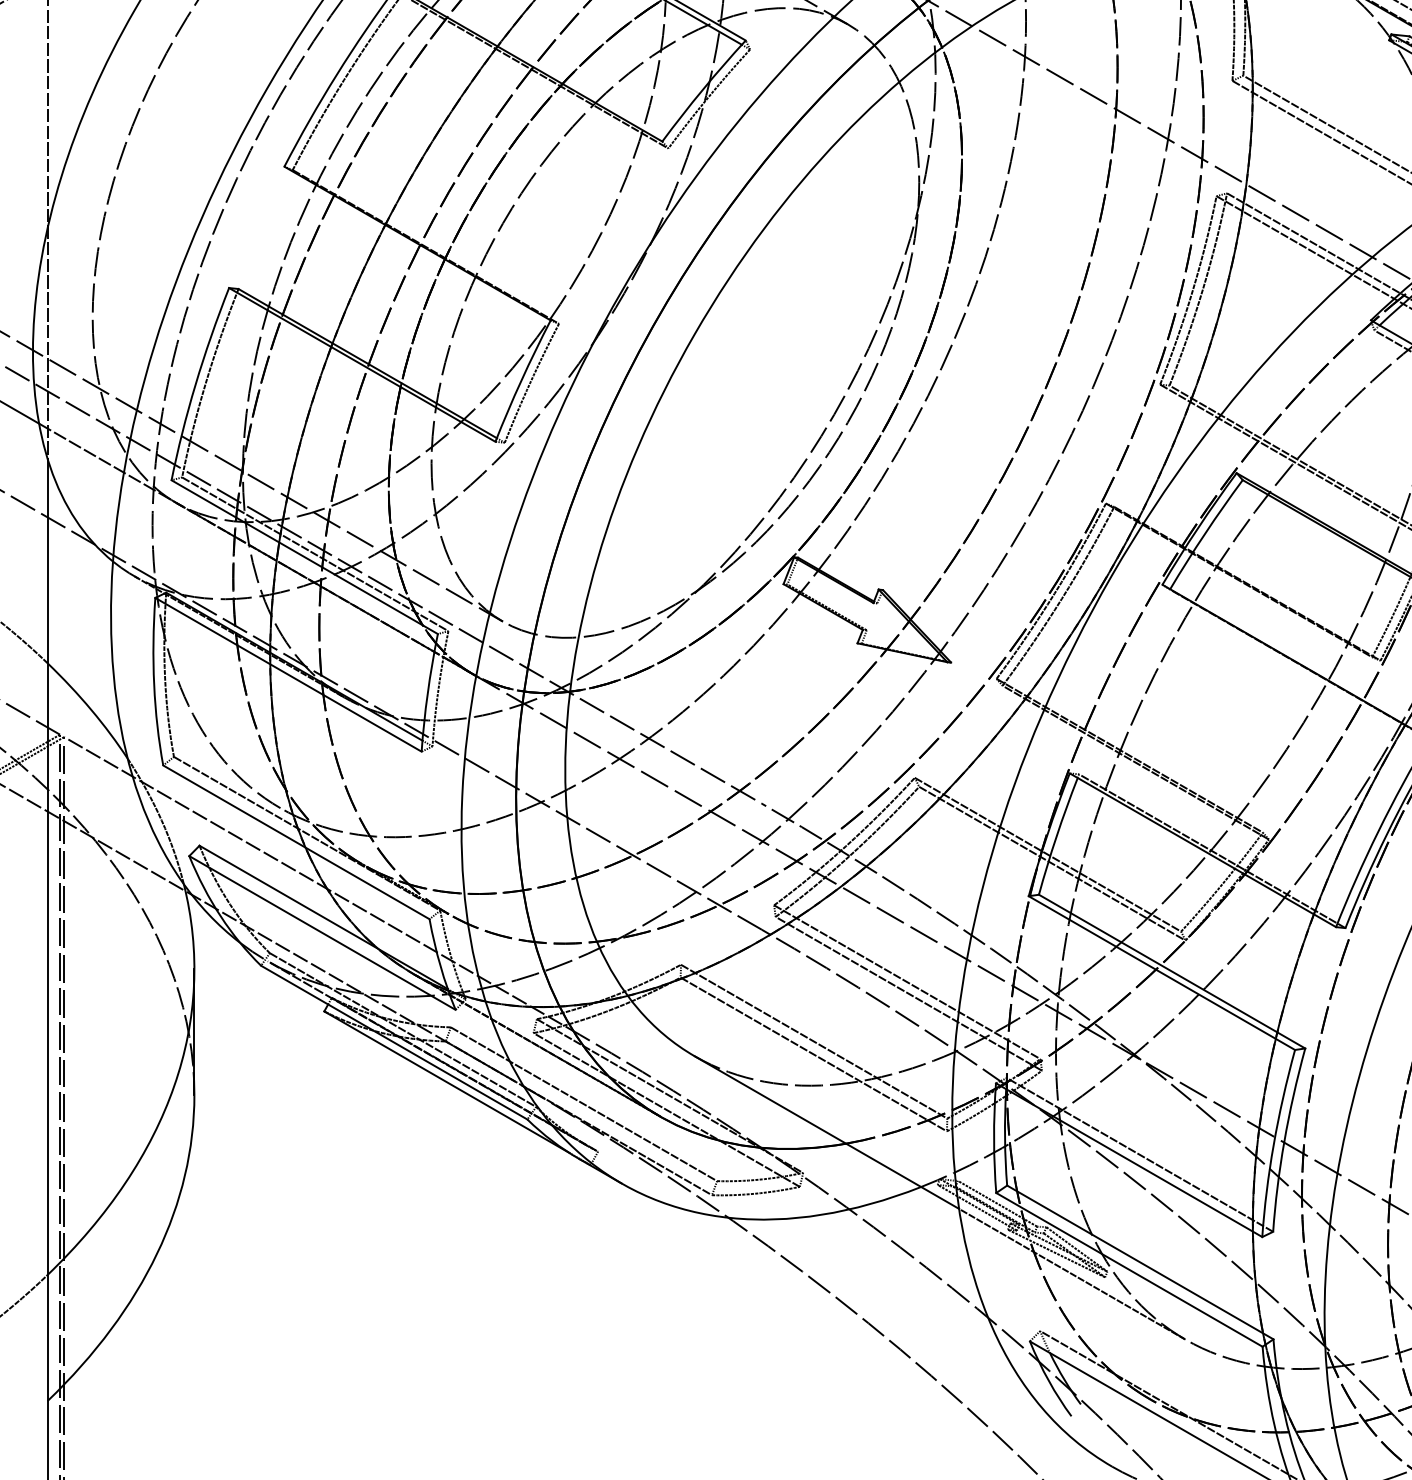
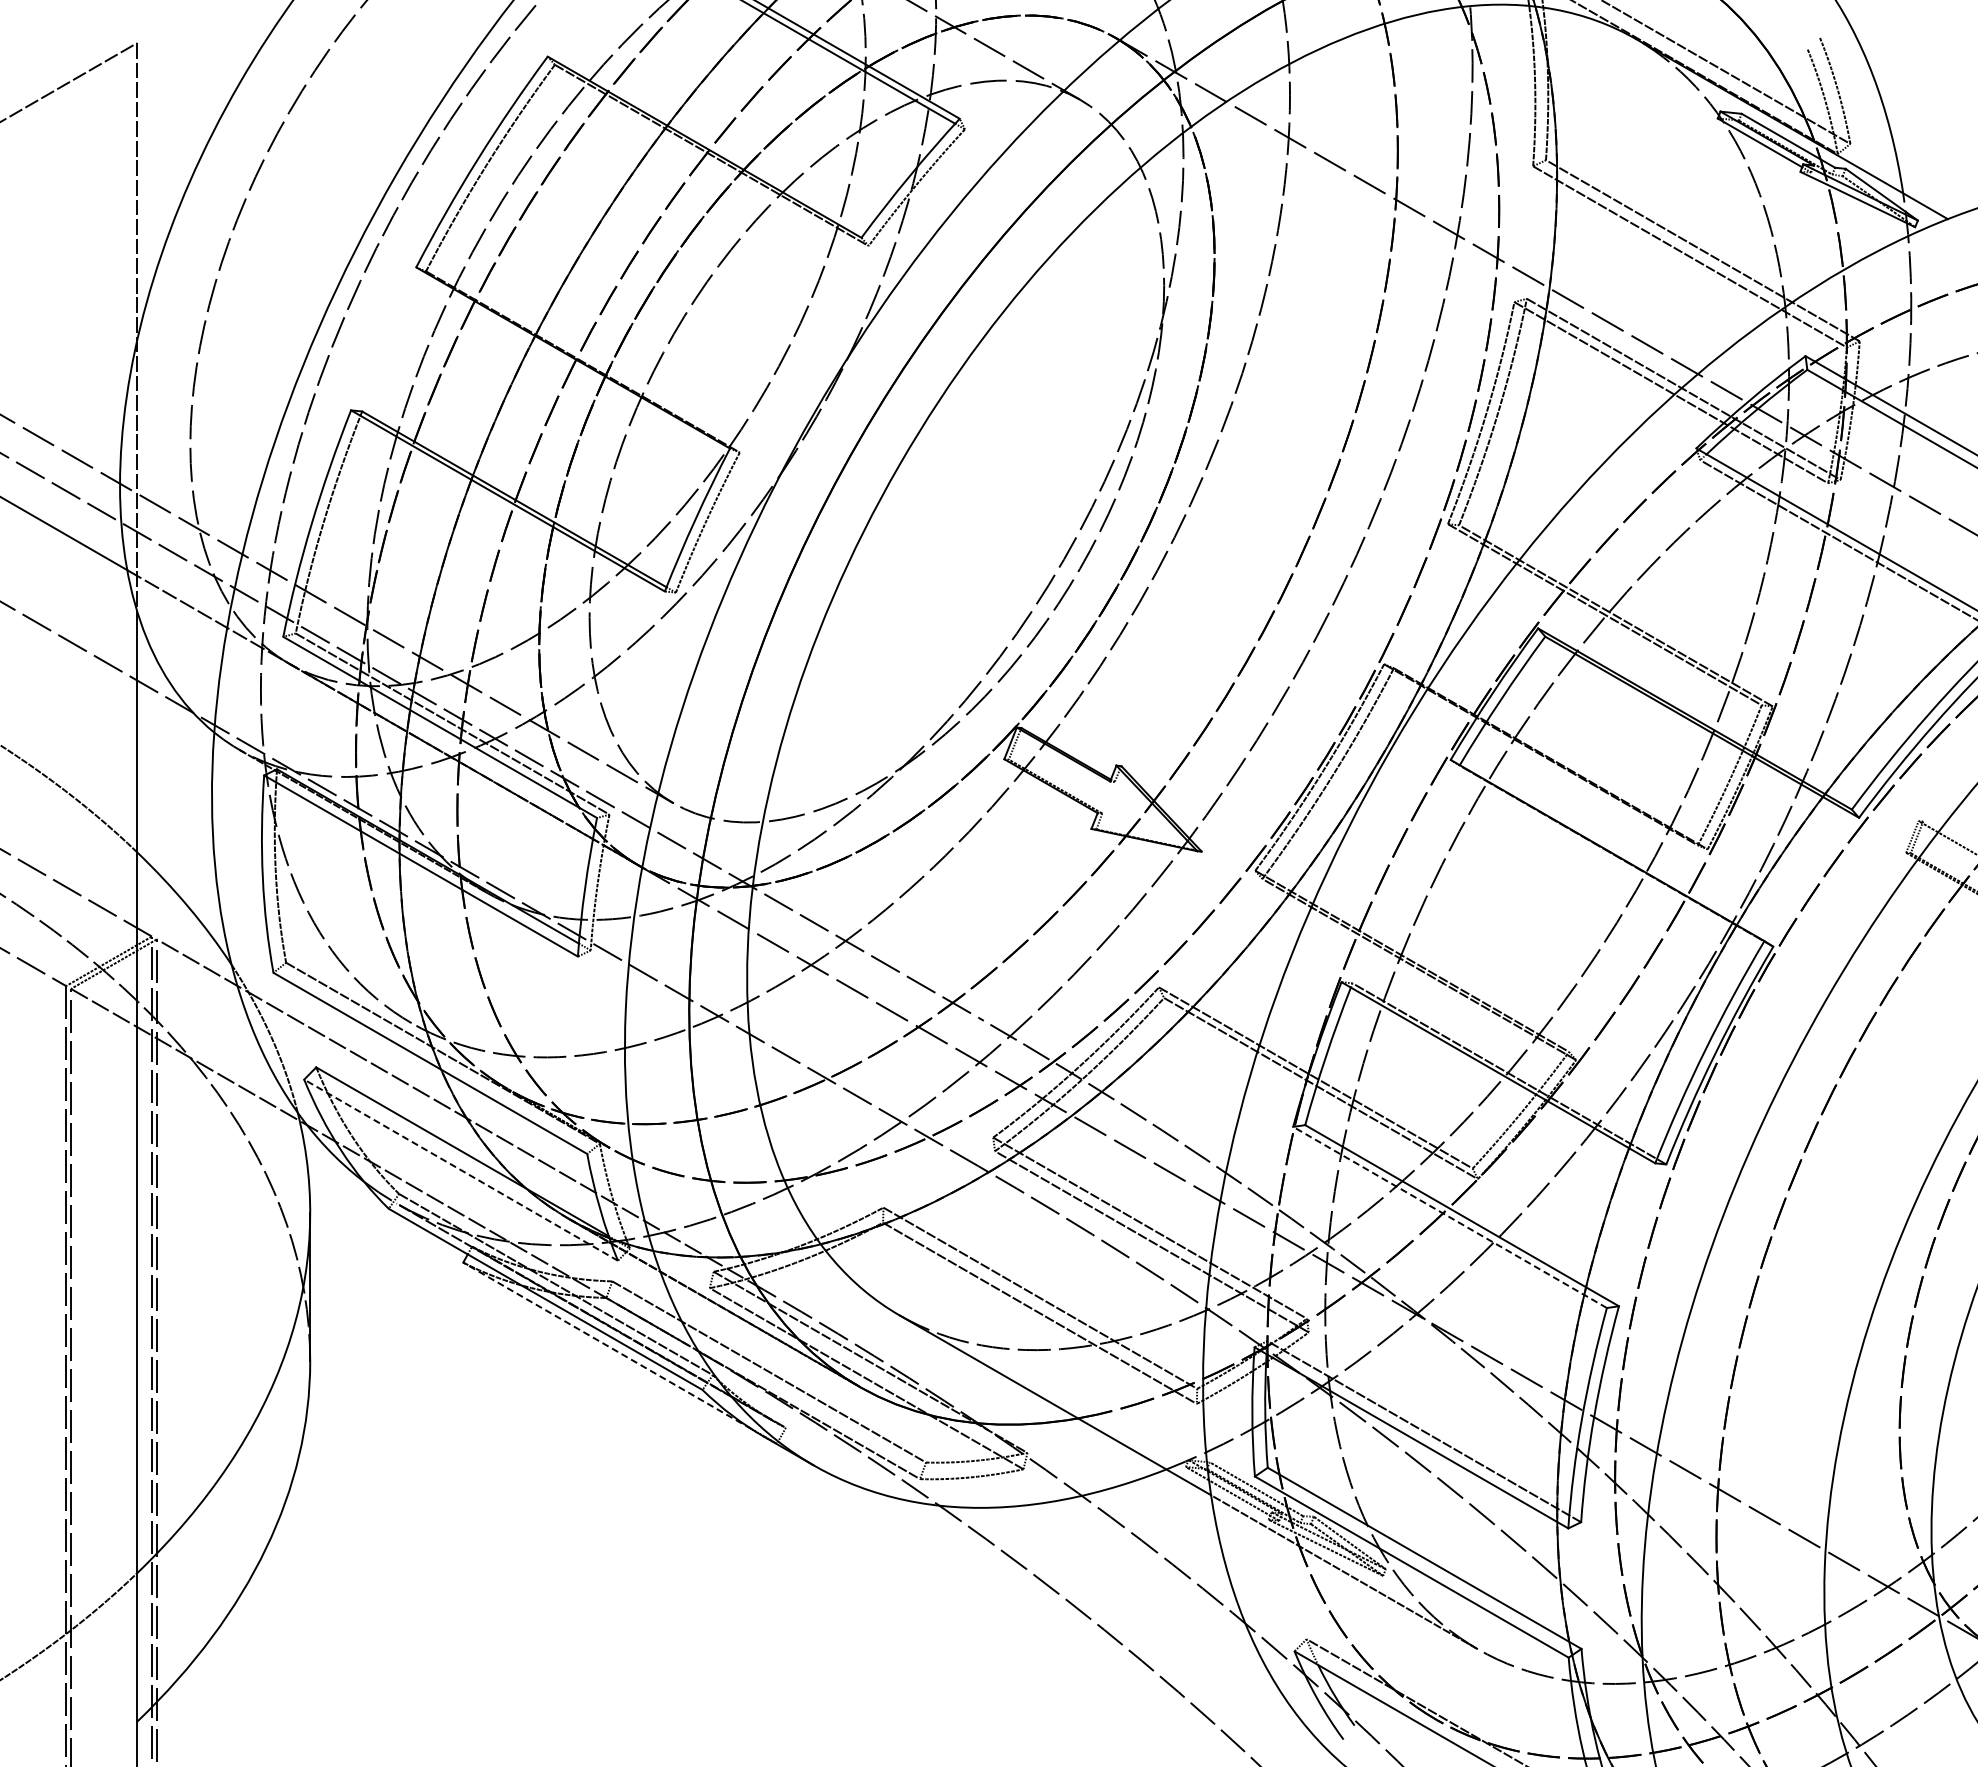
line: (321, 932) -> (460, 1169), solid -> dashed
line: (1161, 973) -> (1449, 1217), solid -> dashed
line: (445, 1081) -> (606, 1345), solid -> dashed

